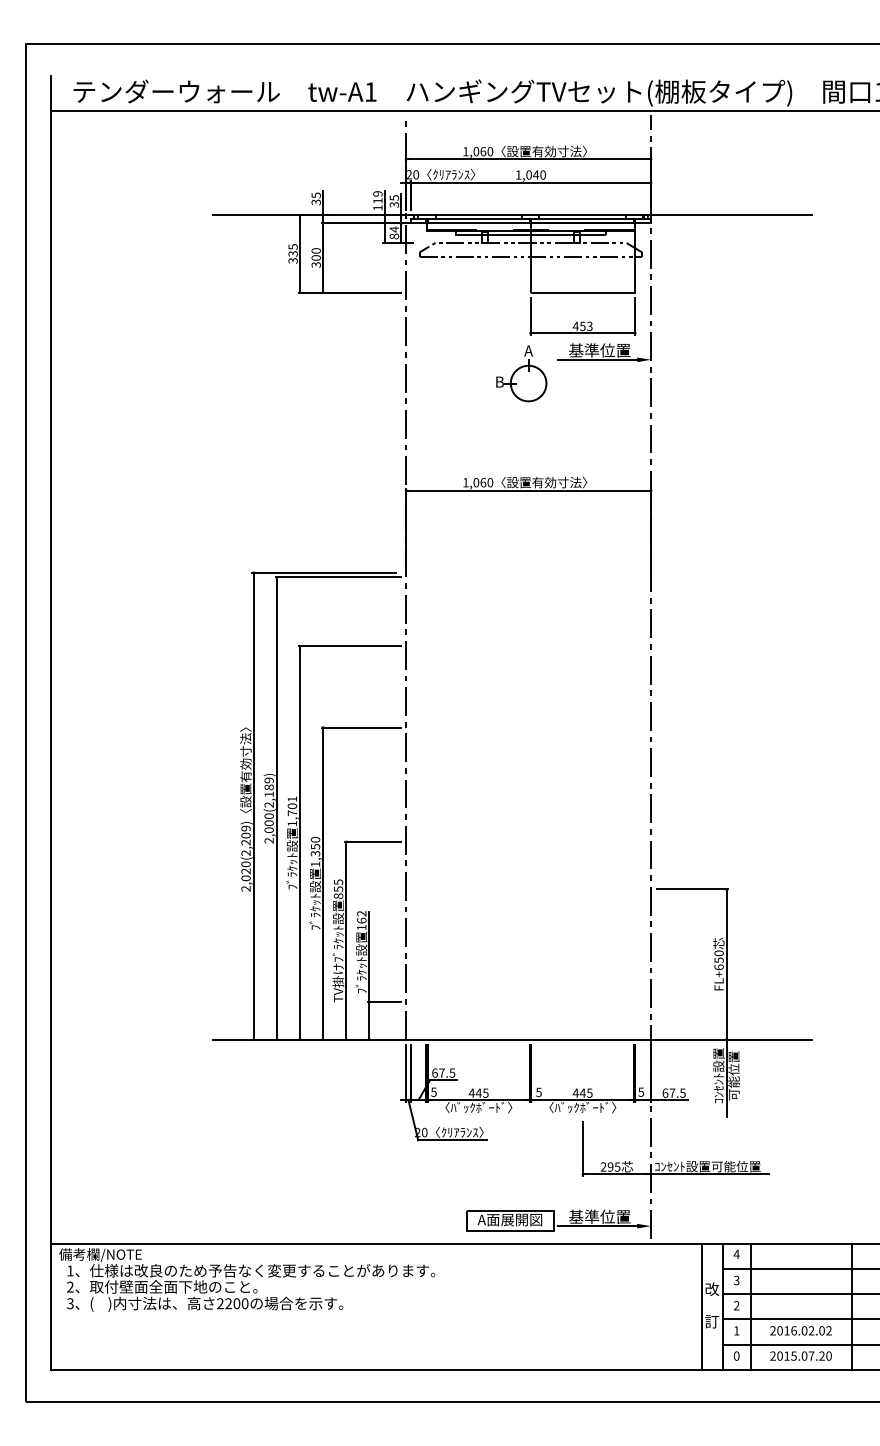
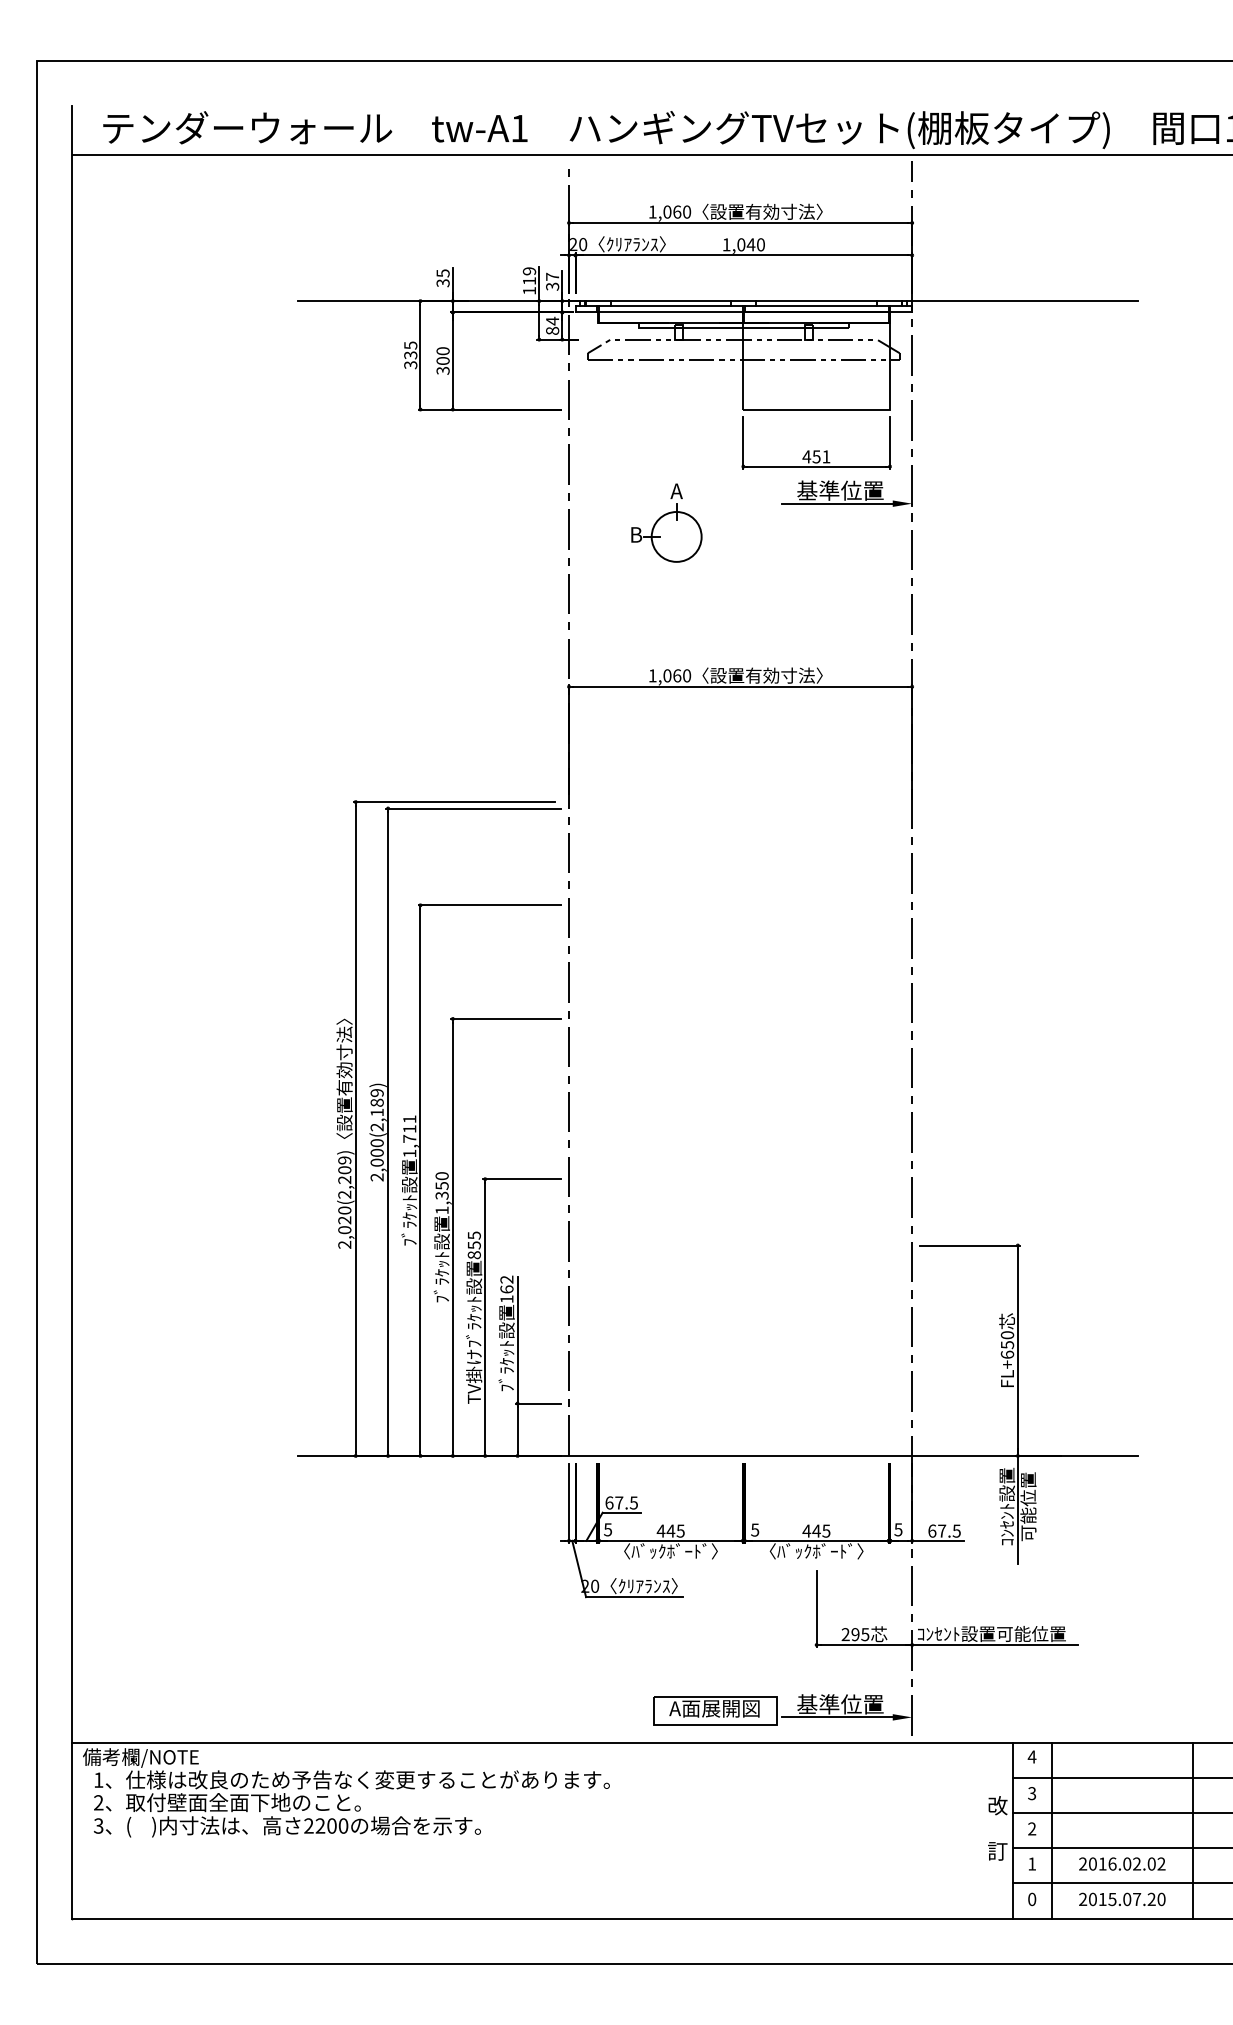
text: (394, 197) -> (552, 276), 35 -> 37
text: (589, 326) -> (826, 456), 453 -> 451
part: (521, 373) -> (666, 522), moved
text: (292, 806) -> (409, 1129), 1,701 -> 1,711
line: (701, 1306) -> (982, 1830), removed

